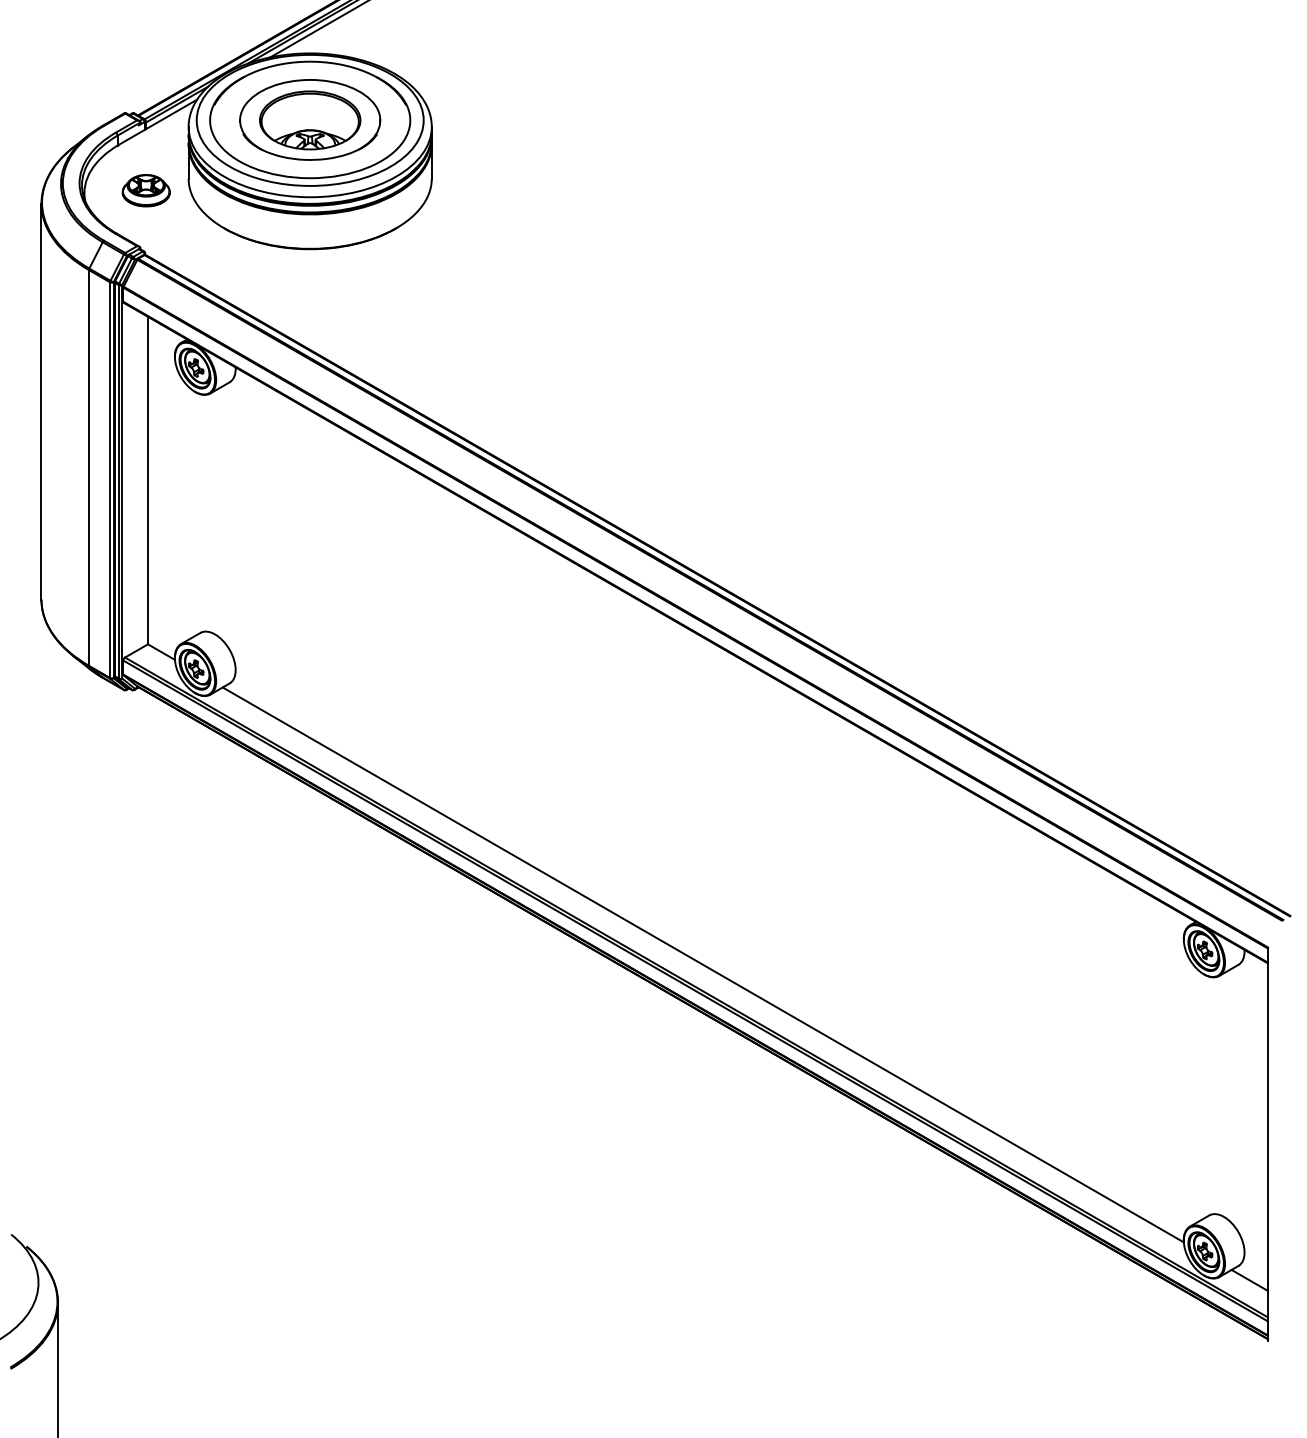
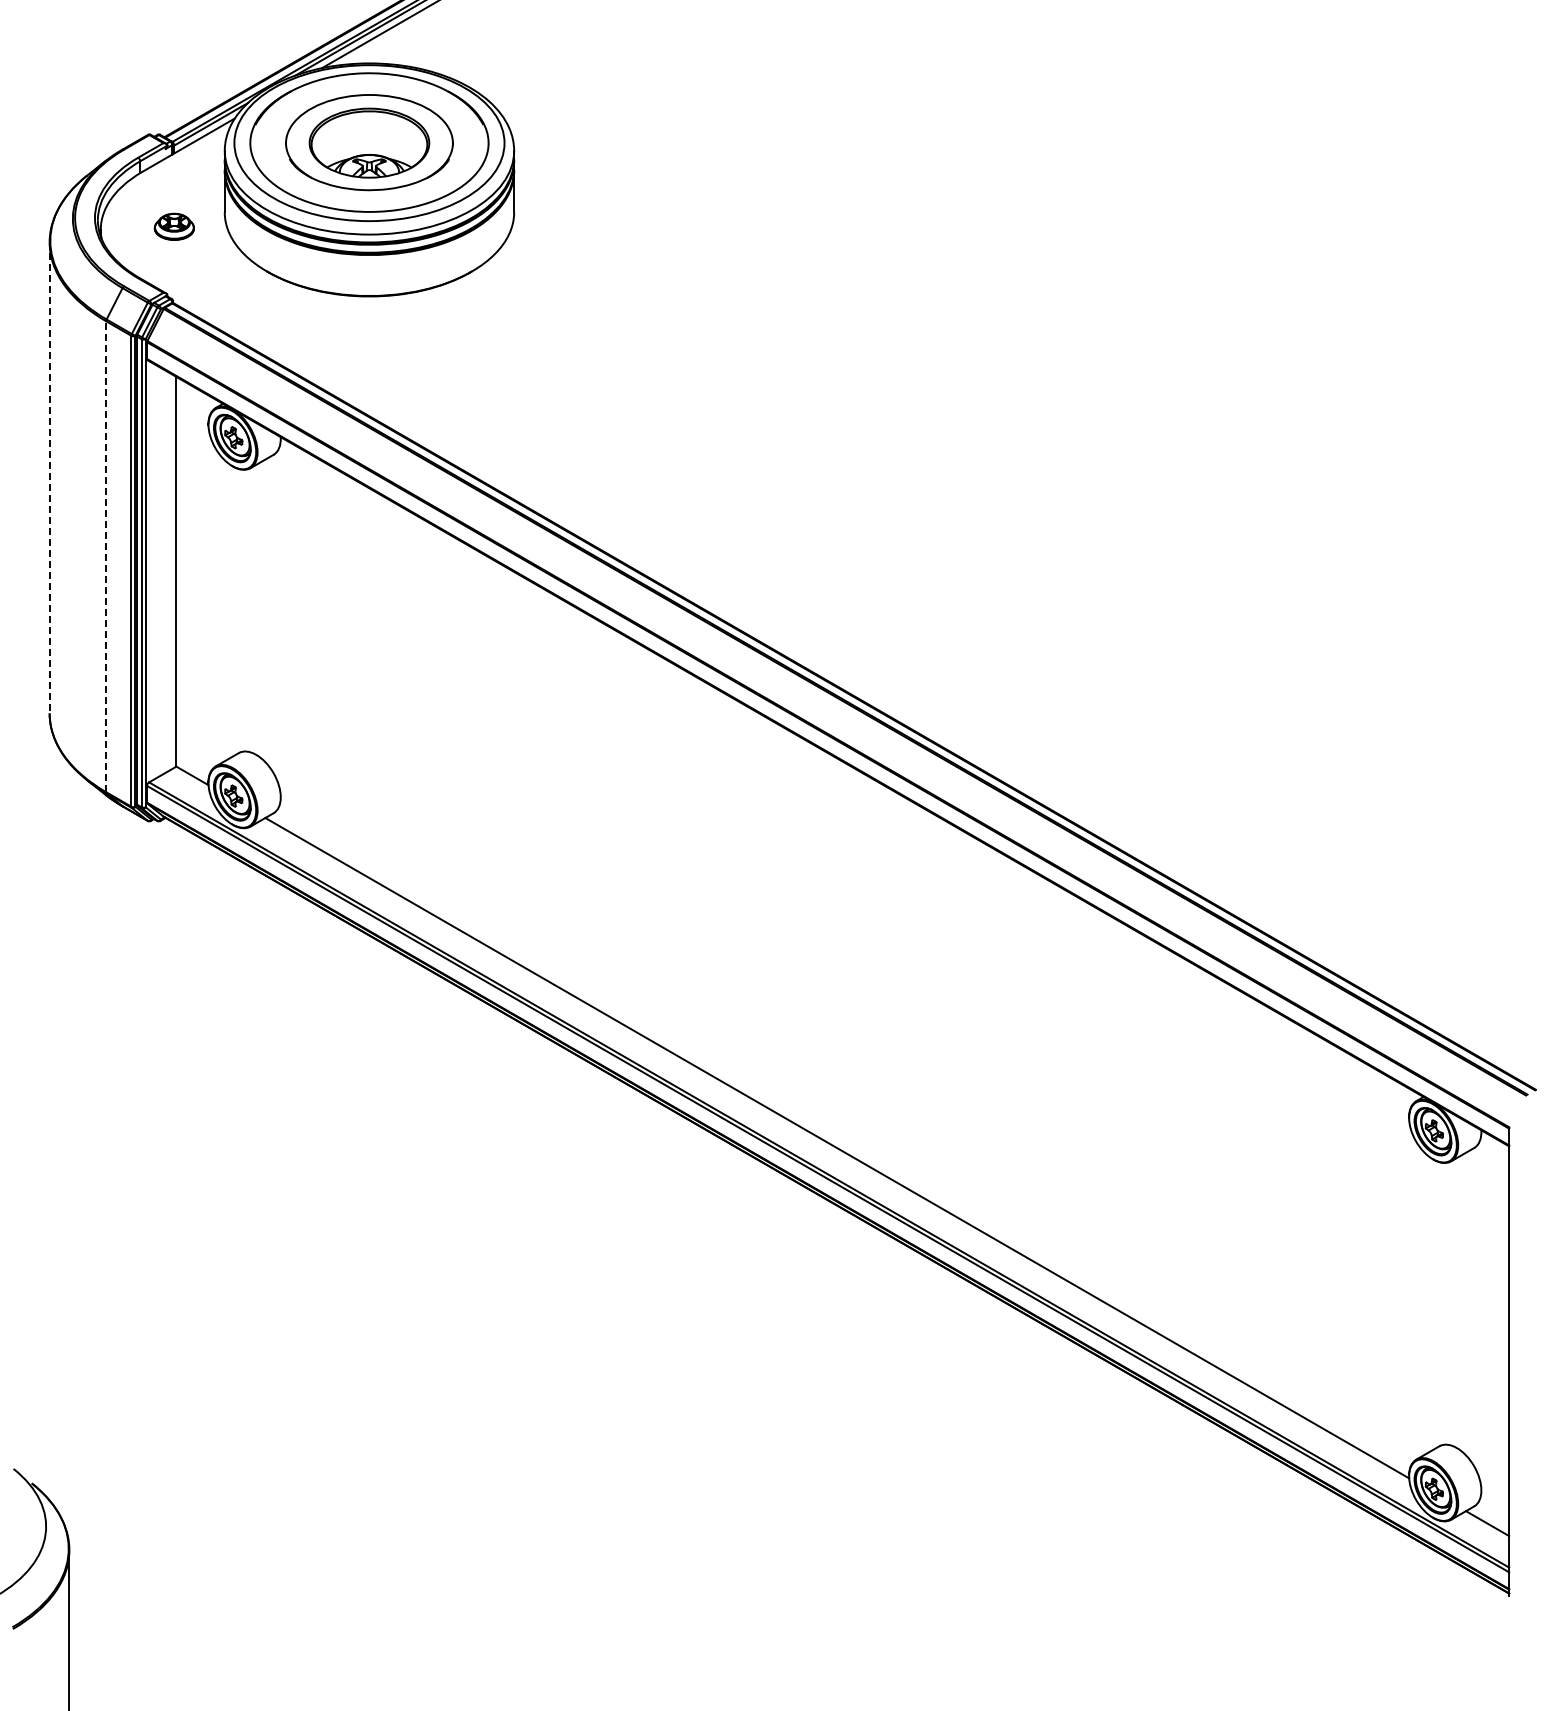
part: (146, 190) -> (174, 226), size x0.7
line: (41, 402) -> (49, 478), solid -> dashed
line: (89, 467) -> (106, 556), solid -> dashed

